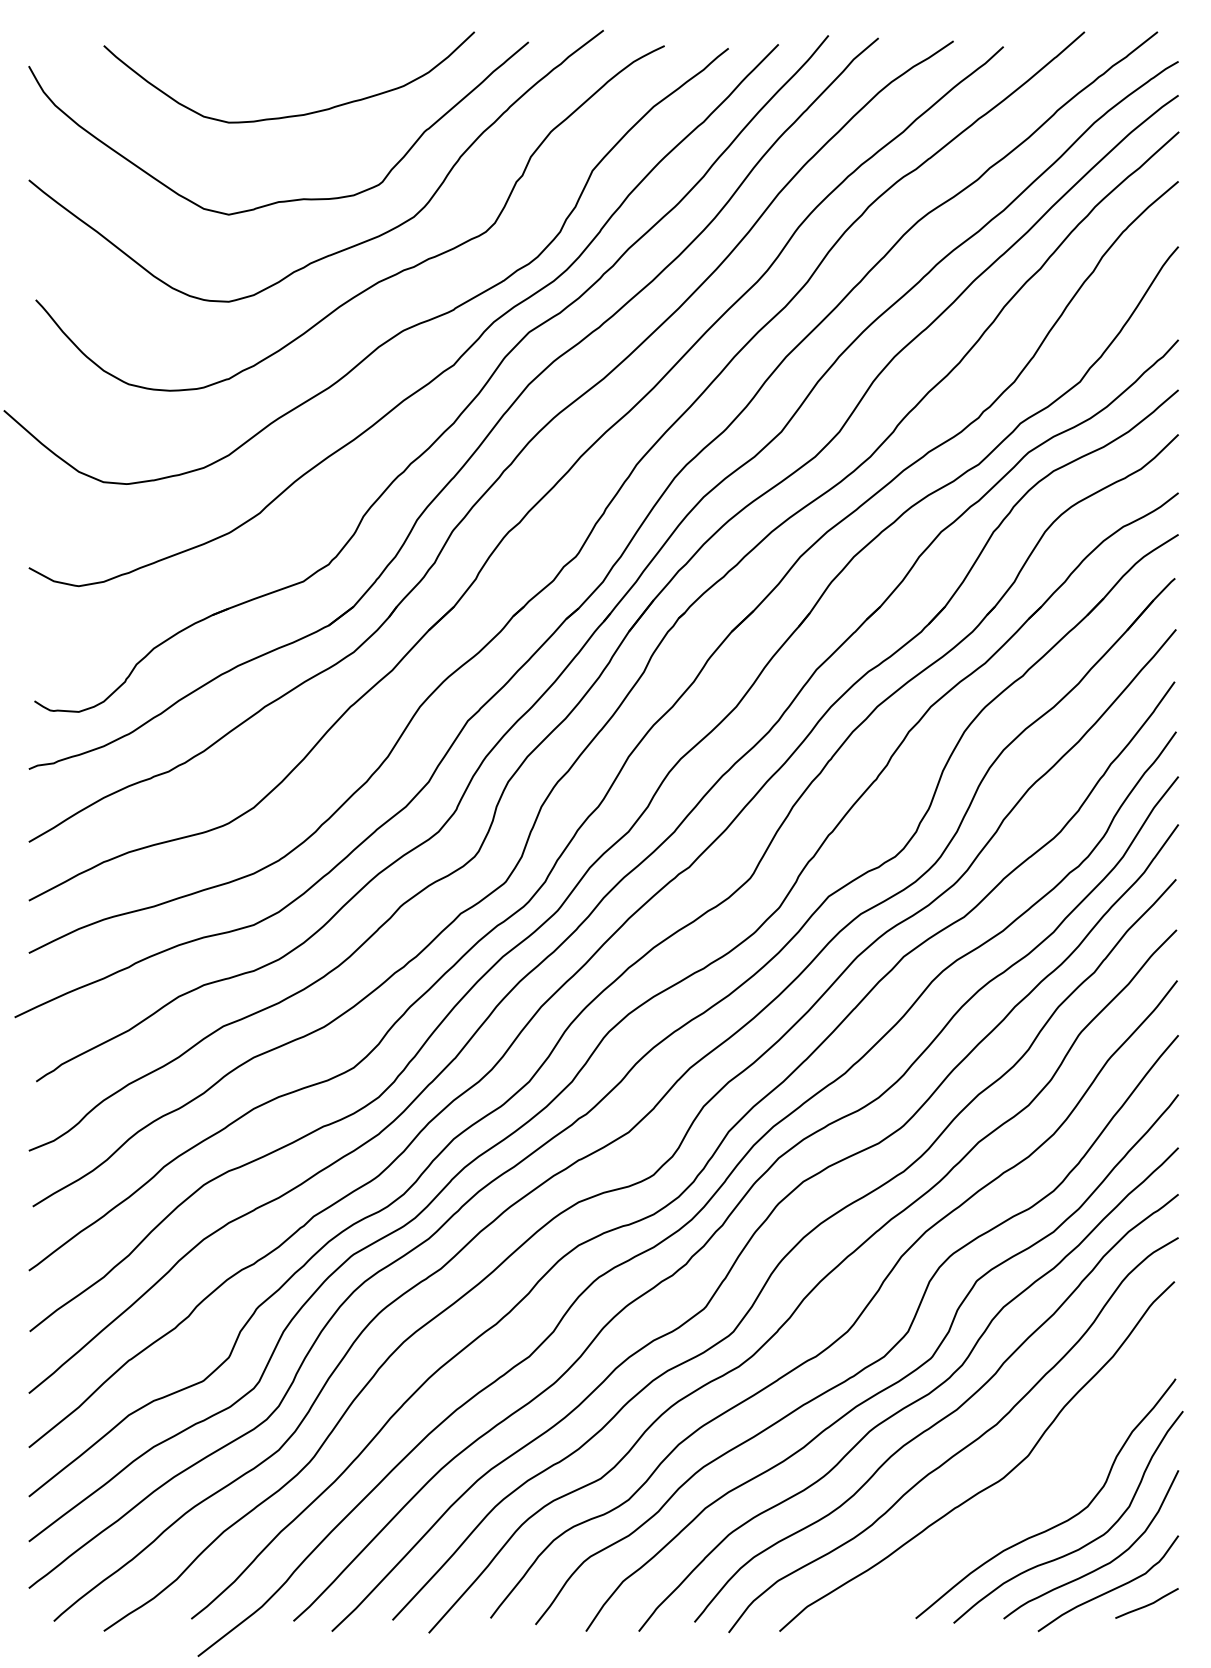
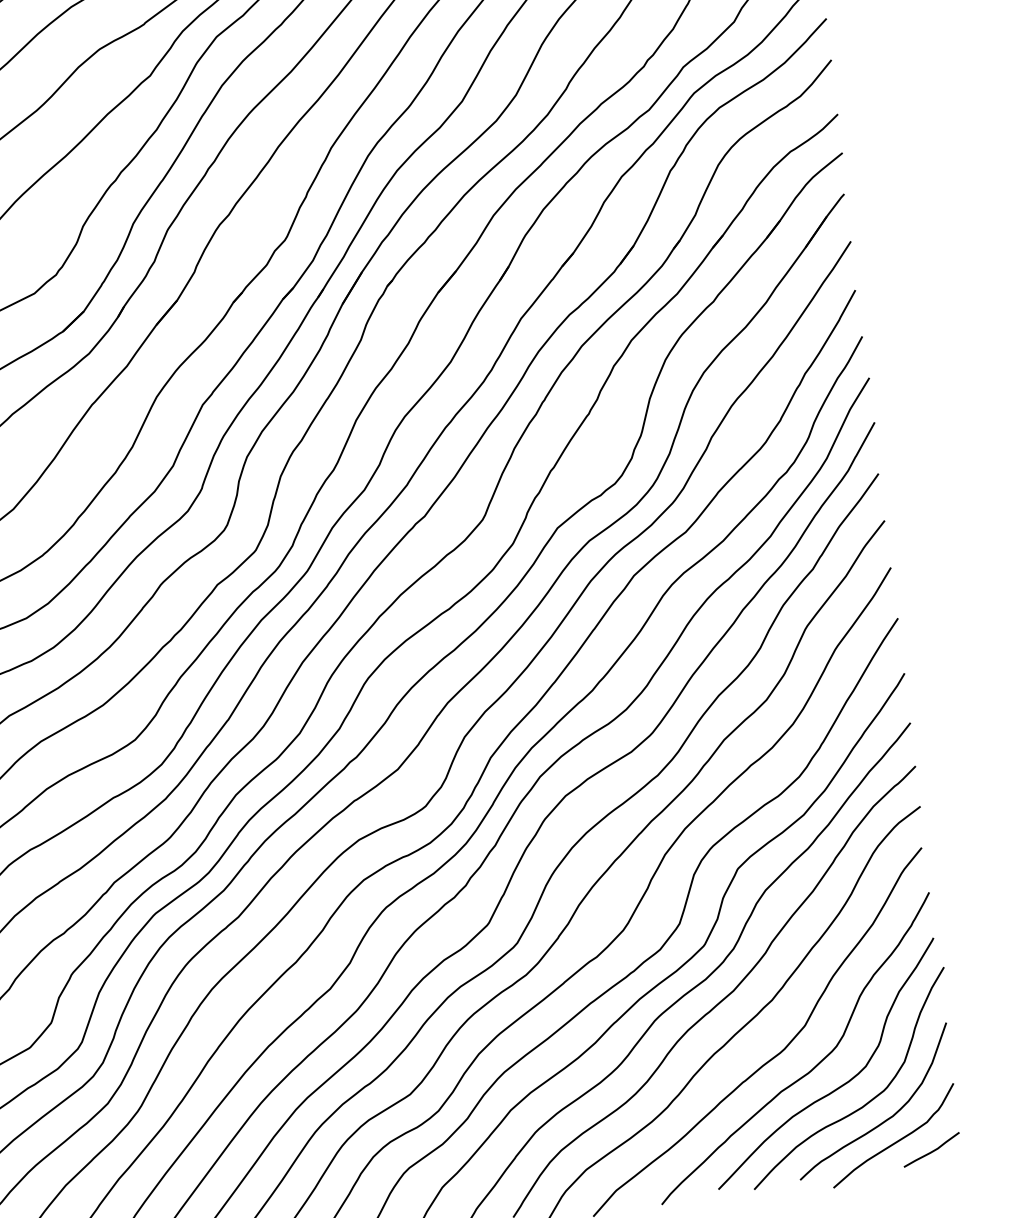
curve: (1029, 1502) -> (811, 1069), added

